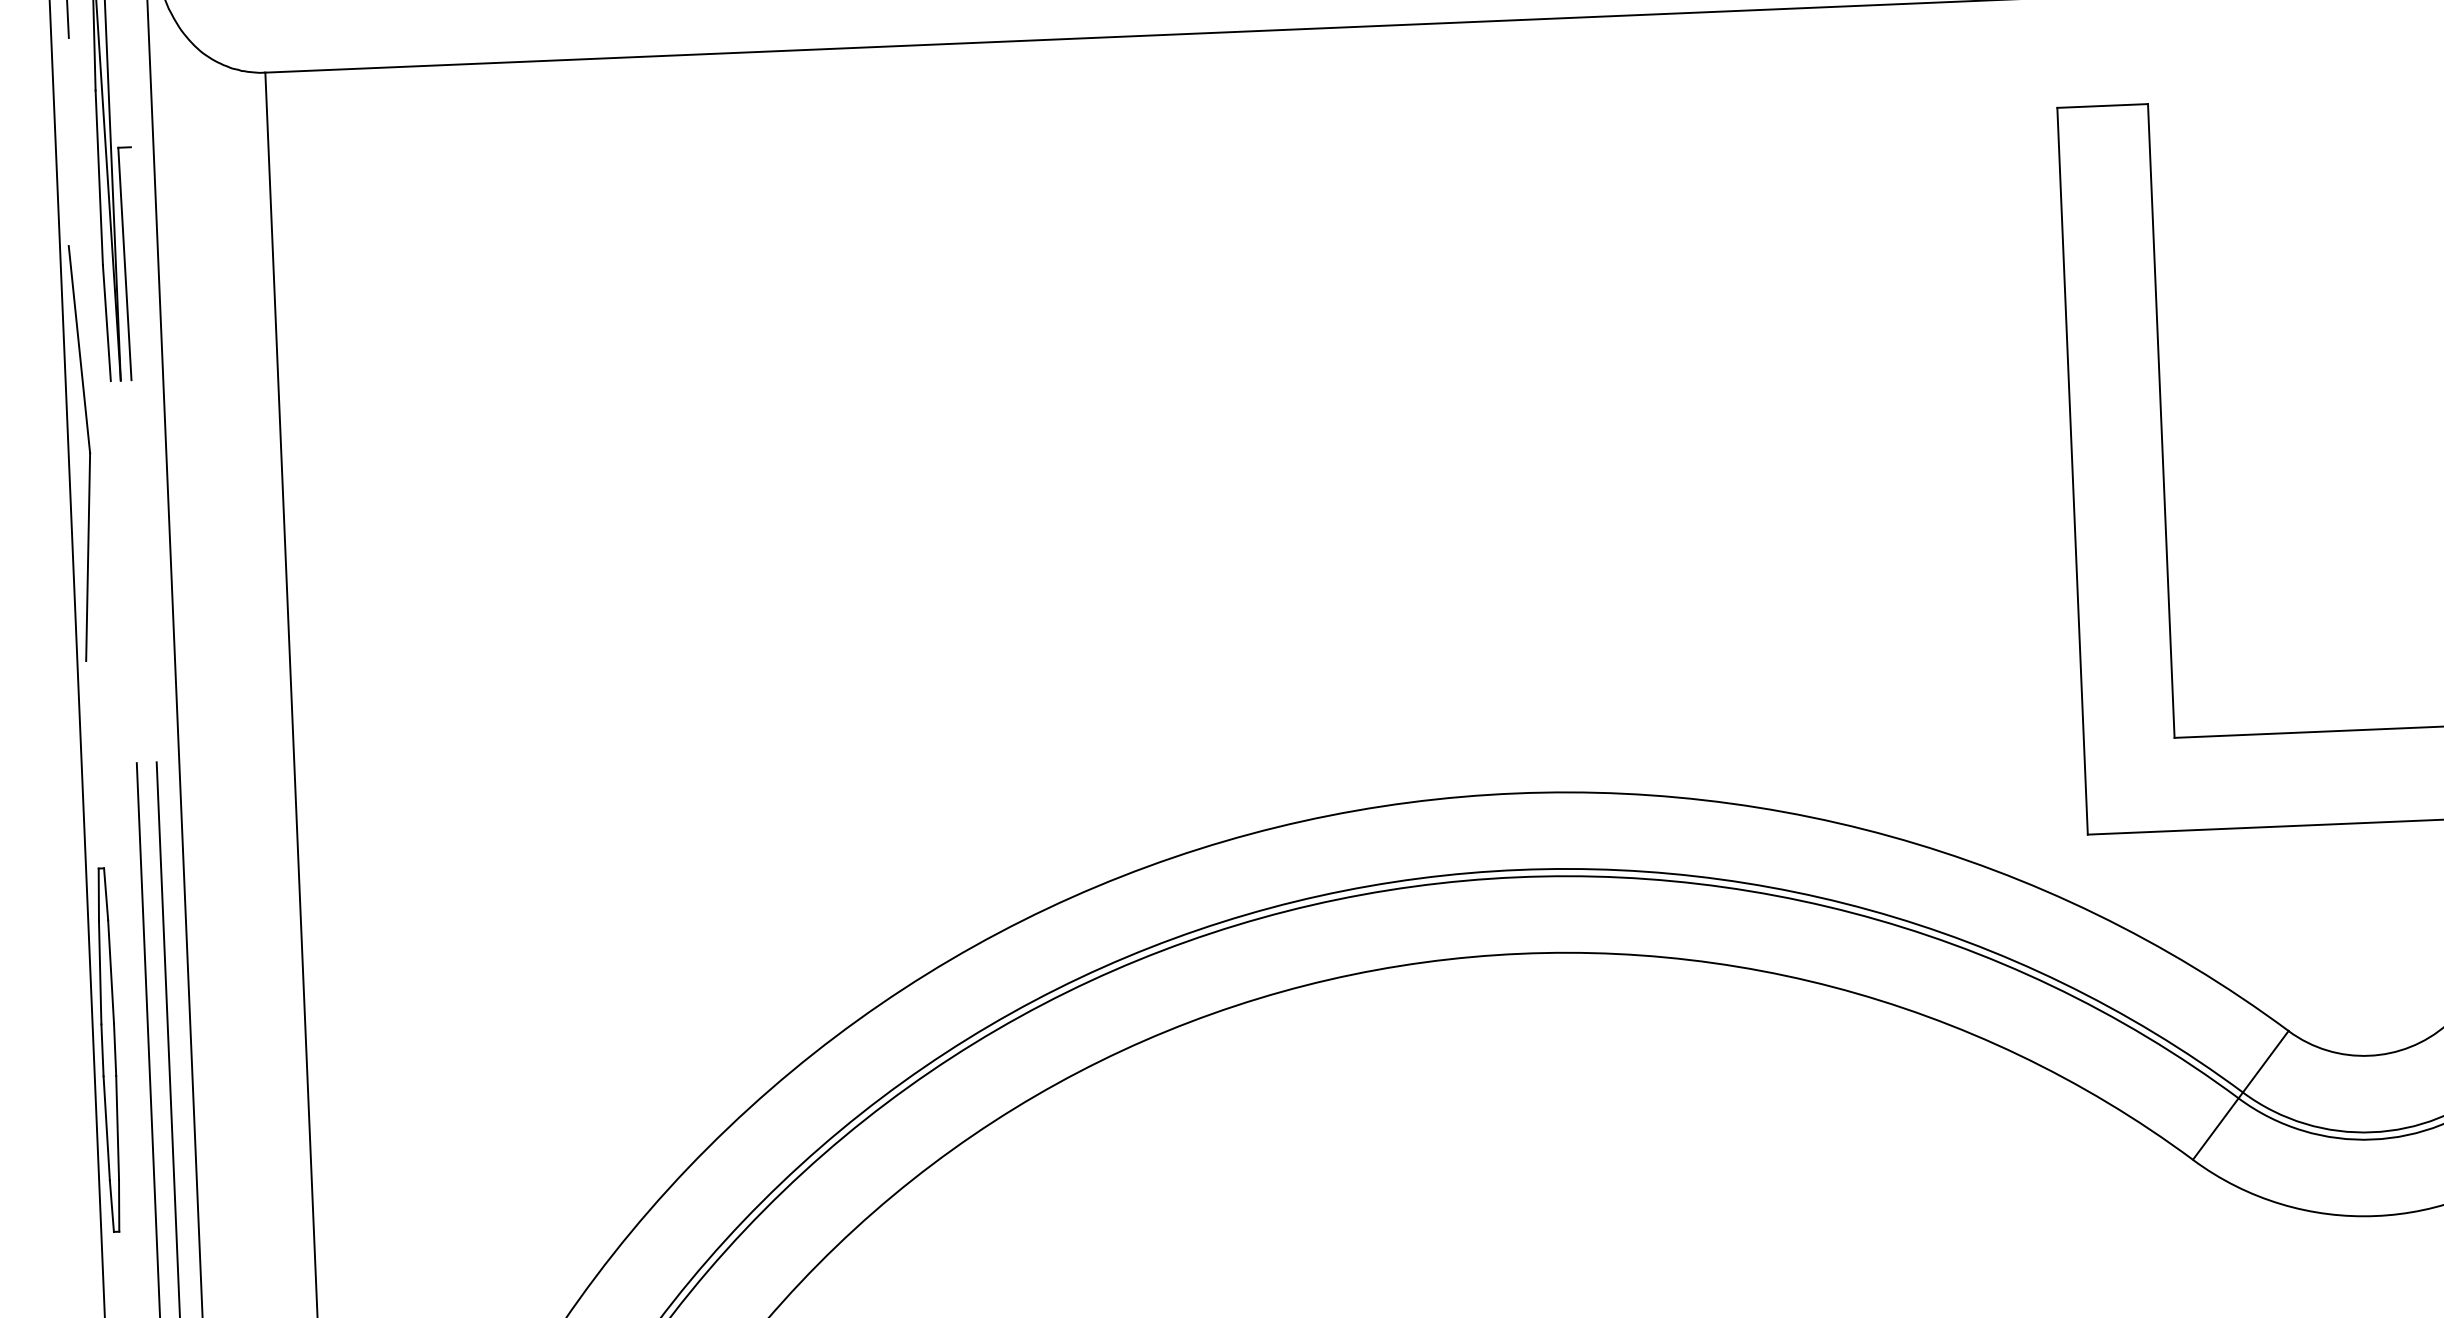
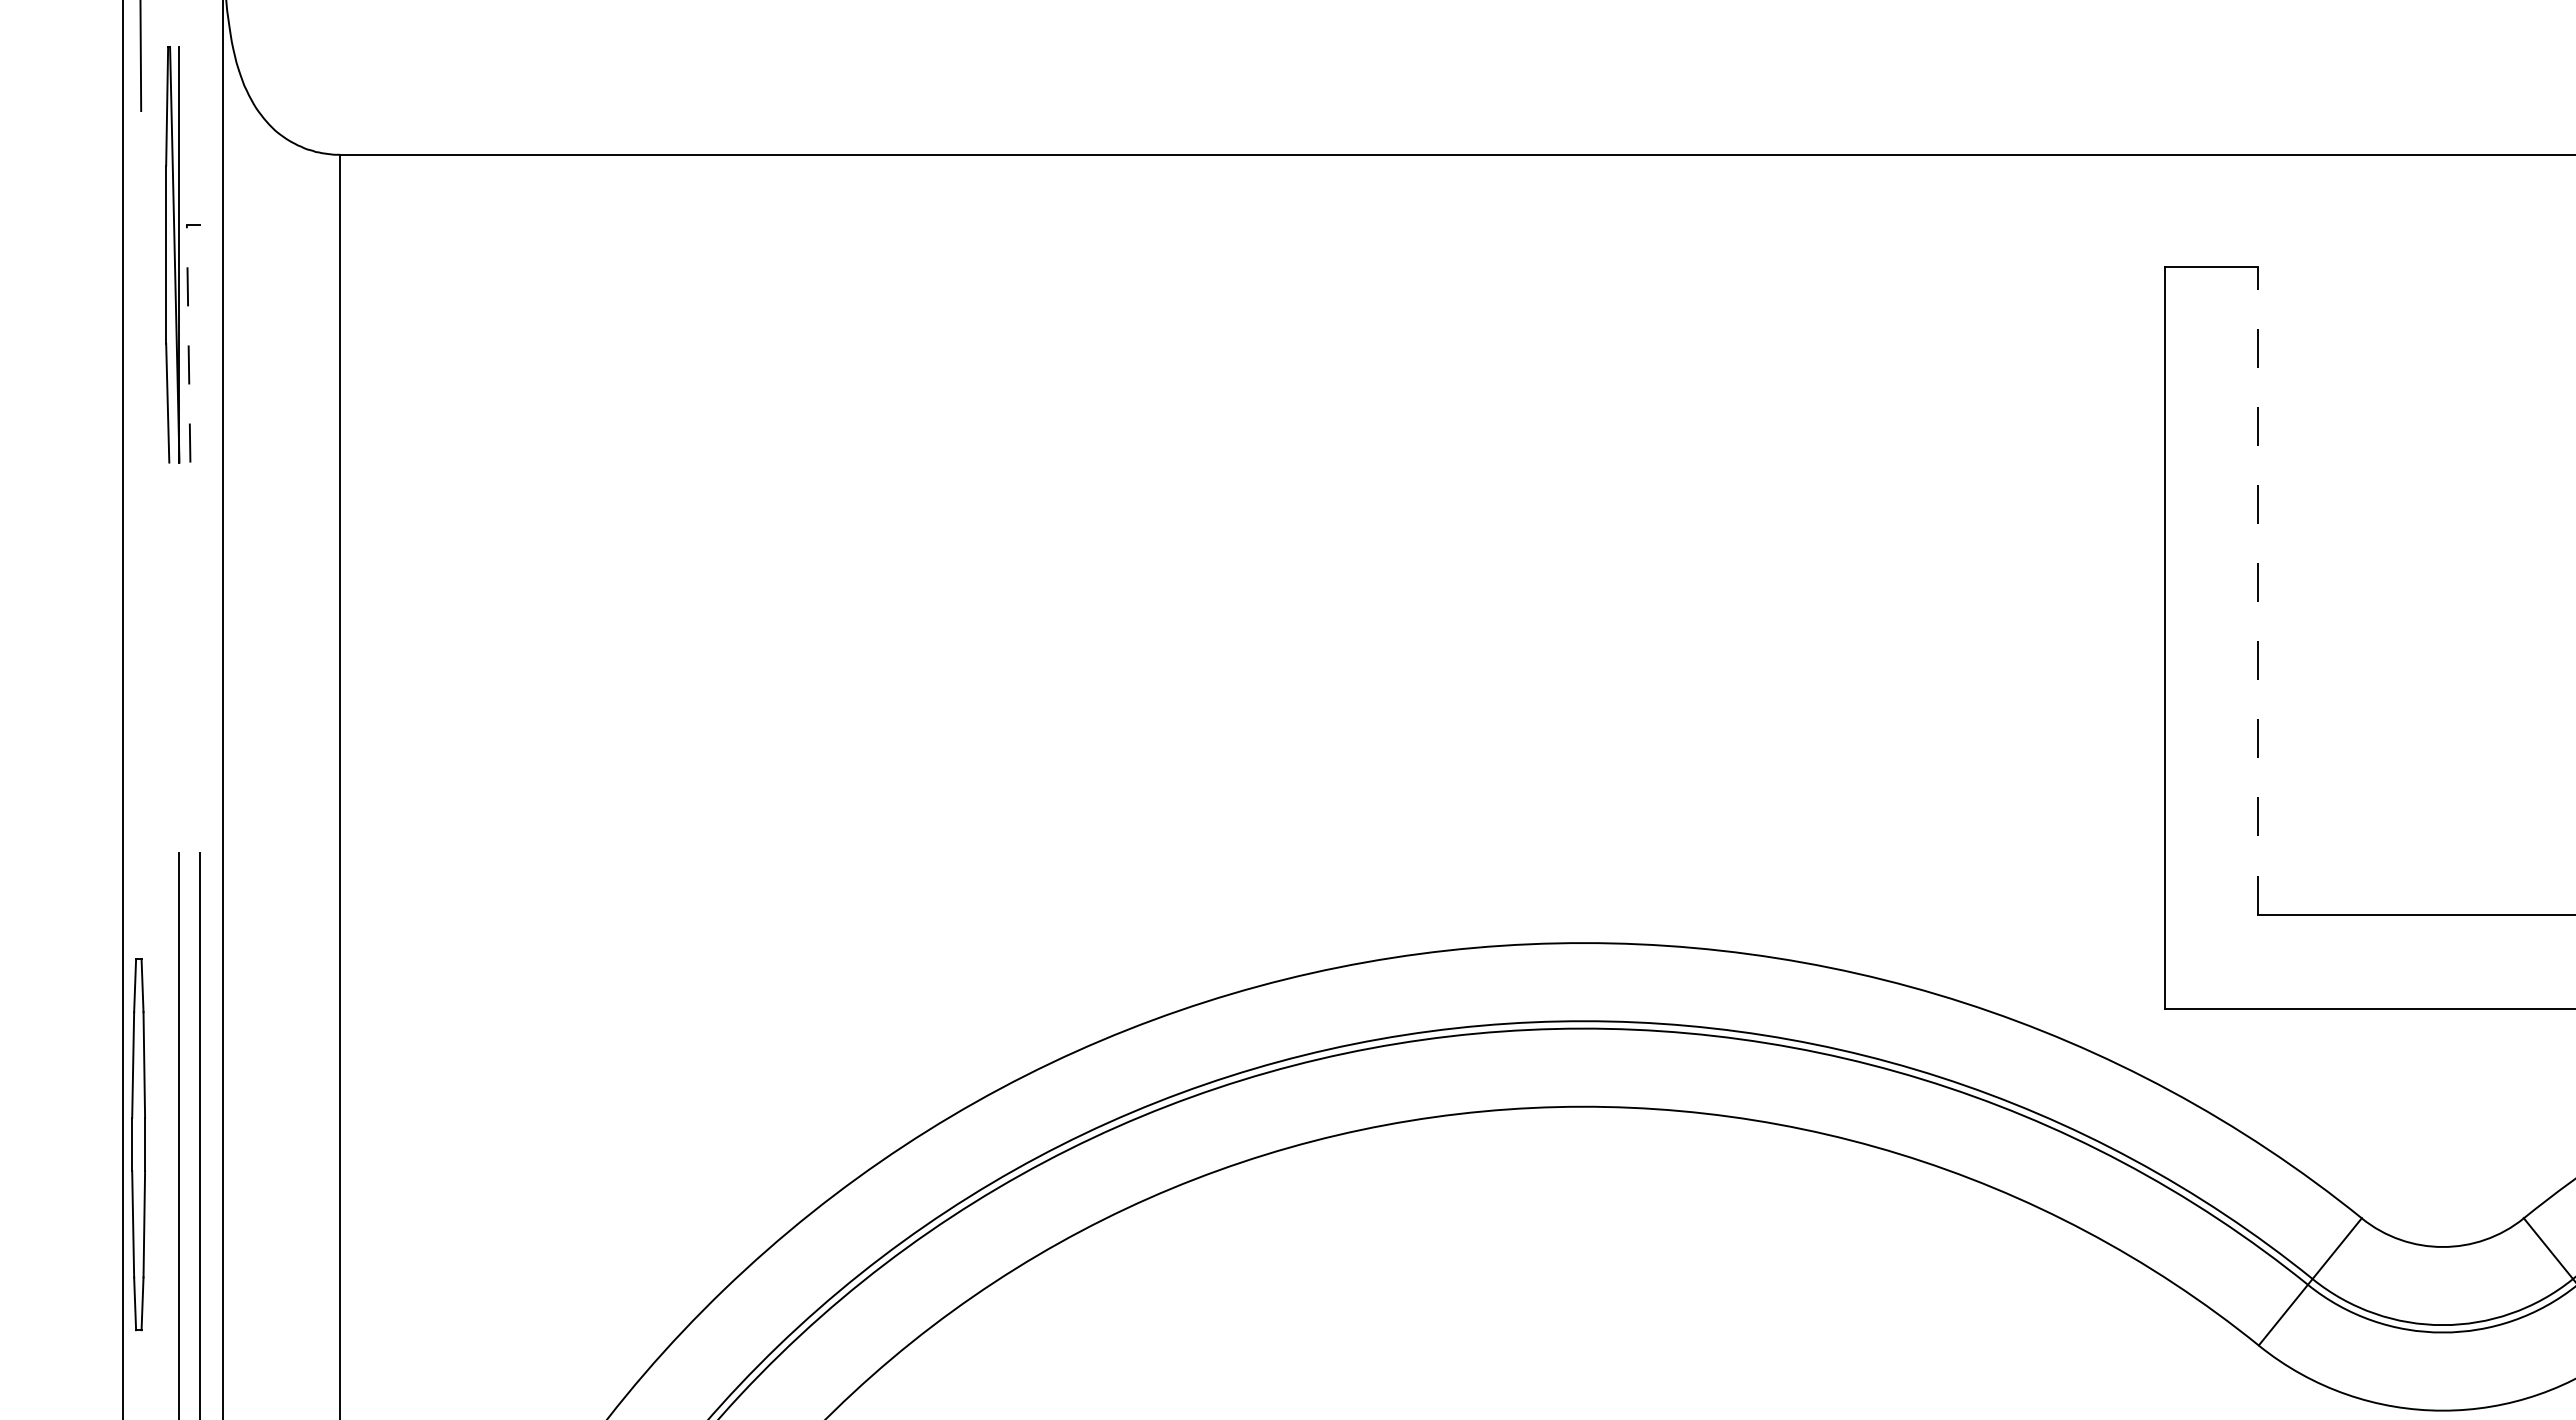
line: (124, 263) -> (188, 343), solid -> dashed
line: (2161, 420) -> (2258, 590), solid -> dashed
part: (83, 452) -> (138, 534), removed

